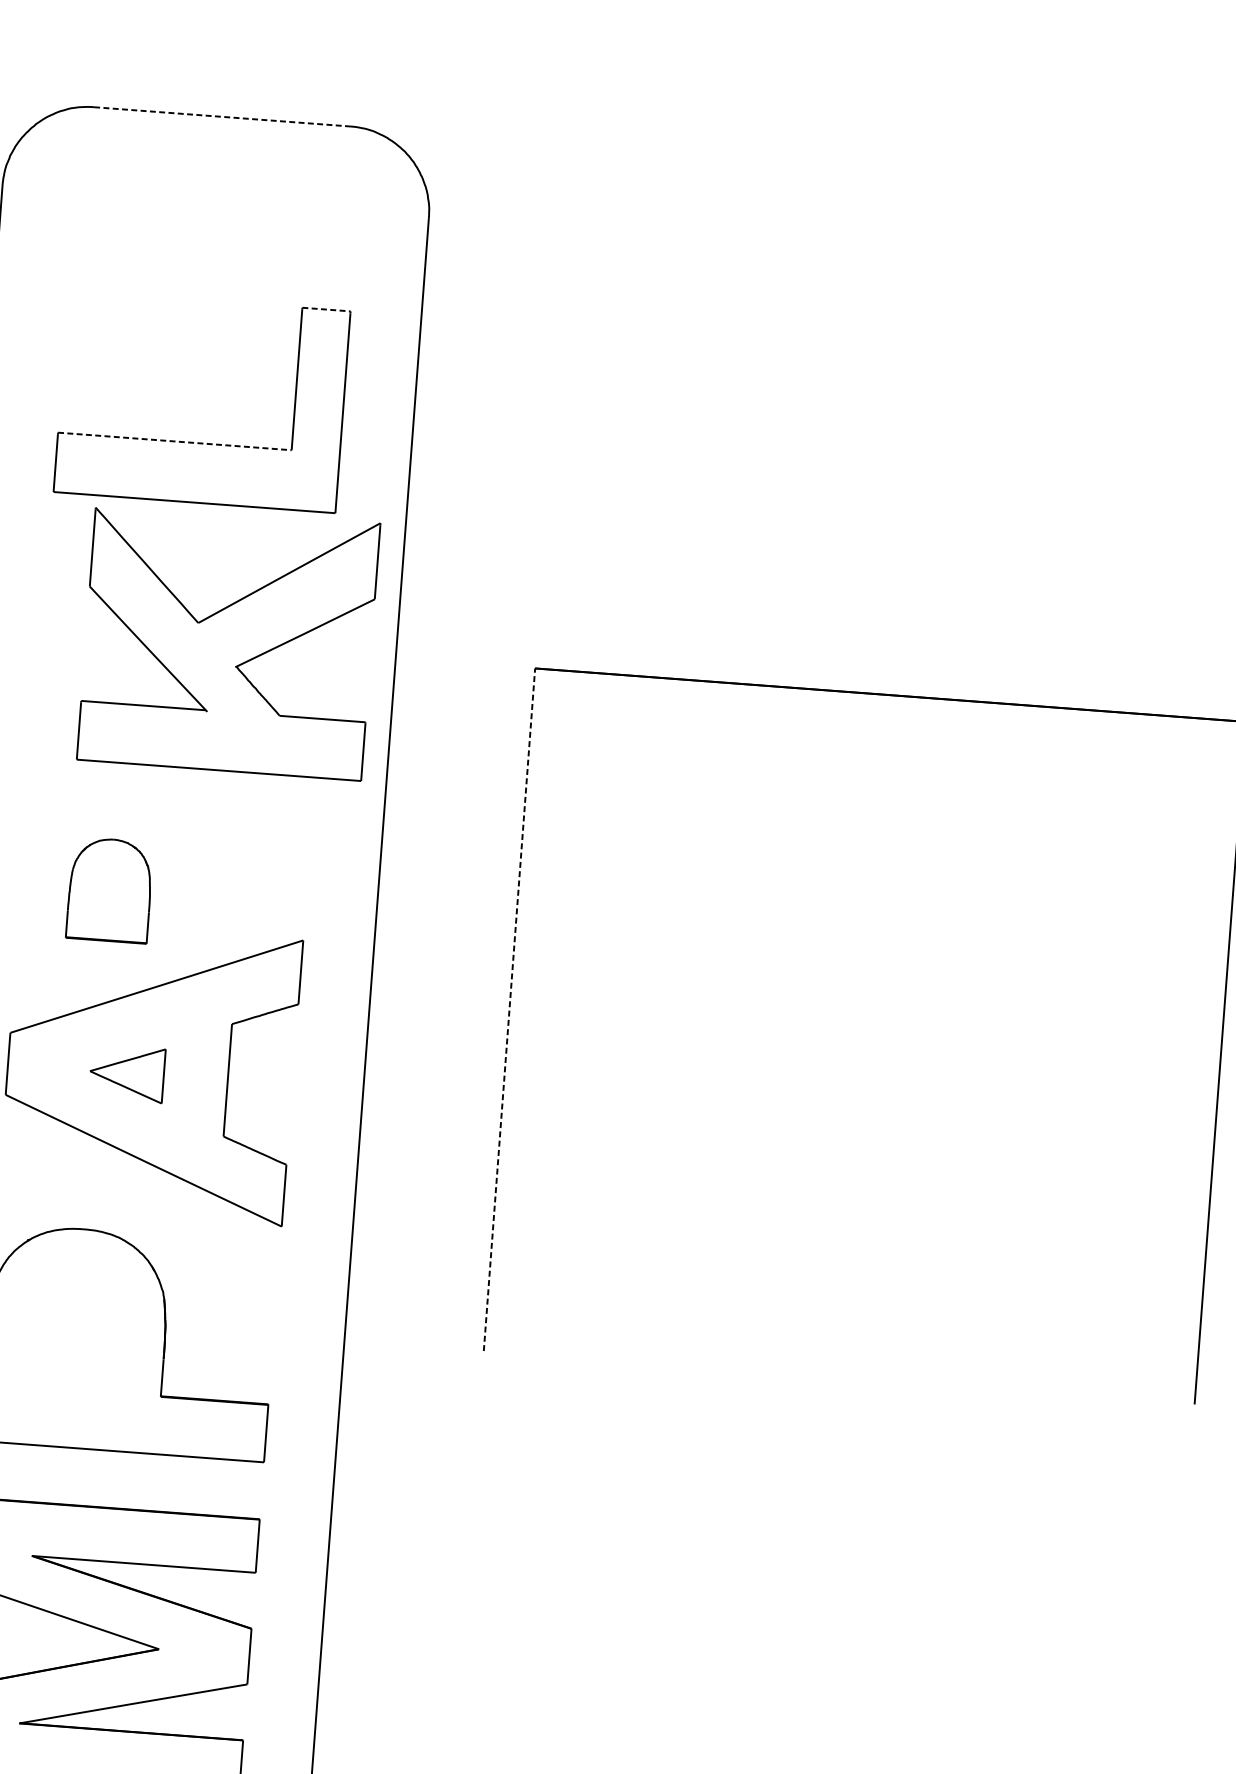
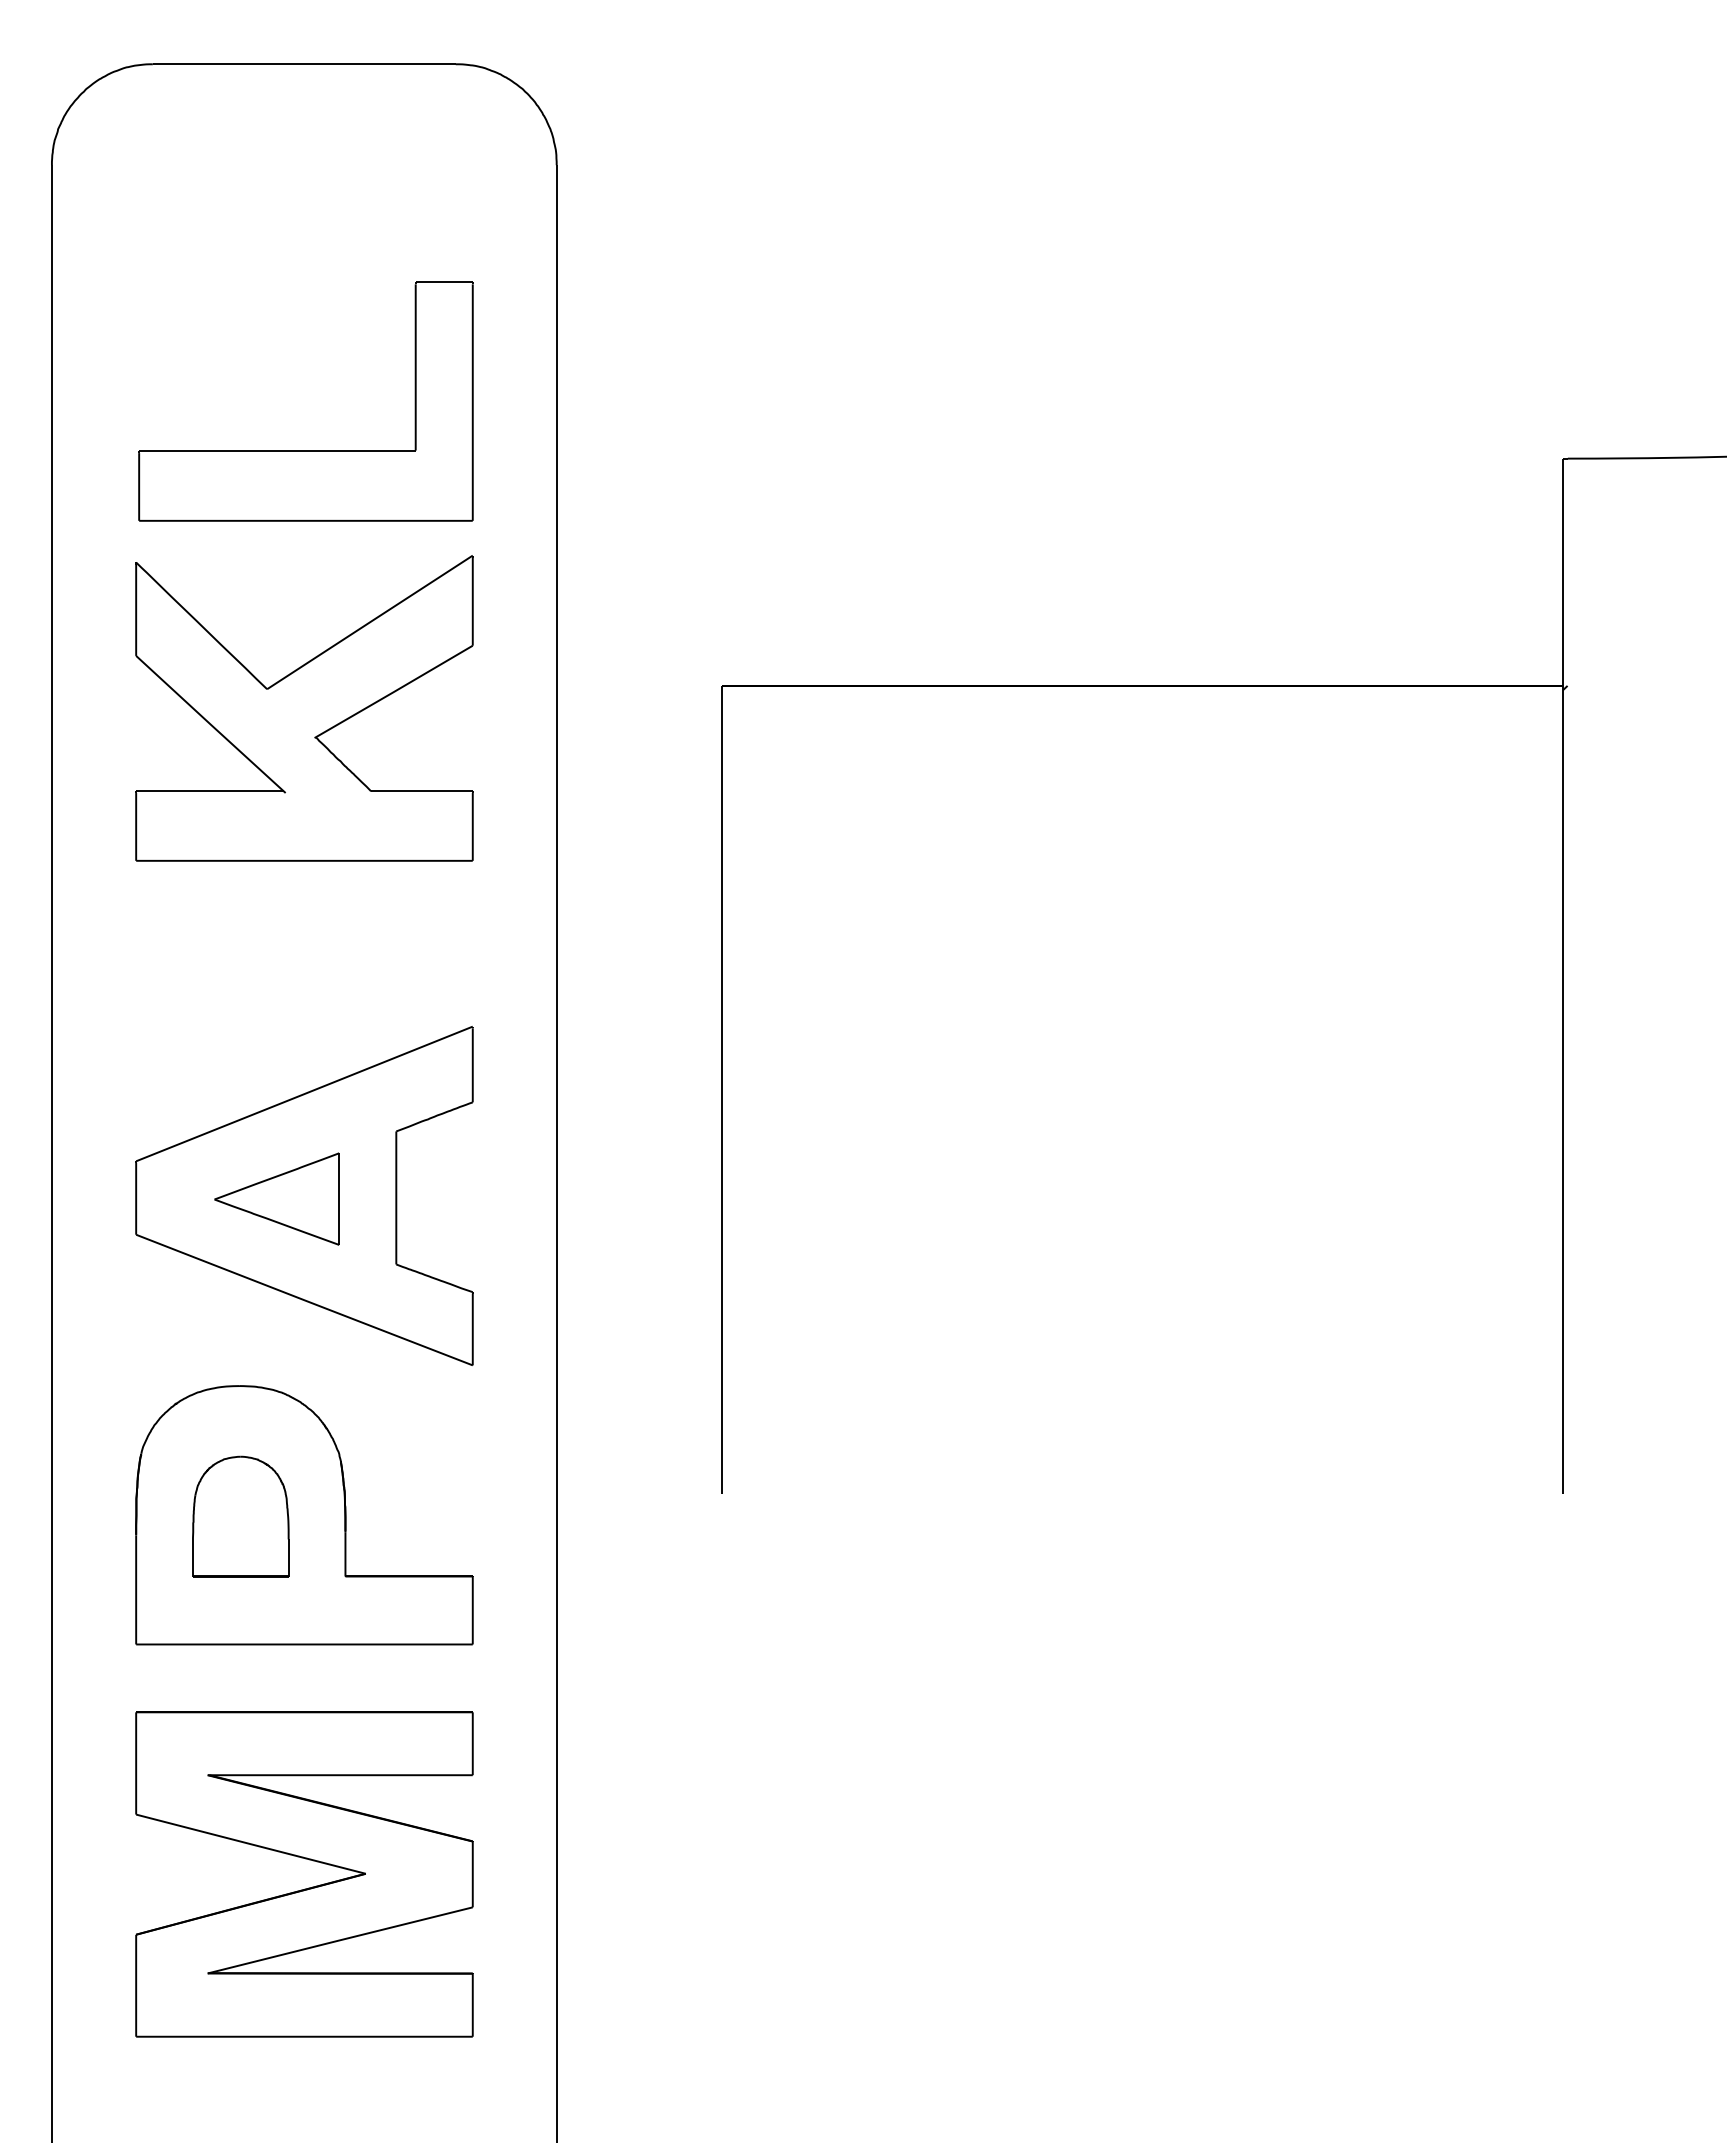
line: (222, 117) -> (304, 64), dashed -> solid
line: (326, 309) -> (444, 281), dashed -> solid
line: (174, 441) -> (277, 450), dashed -> solid
part: (228, 641) -> (304, 708), moved
part: (109, 890) -> (240, 1516), moved
line: (509, 1009) -> (721, 1089), dashed -> solid
part: (126, 1073) -> (276, 1198), size x1.43

